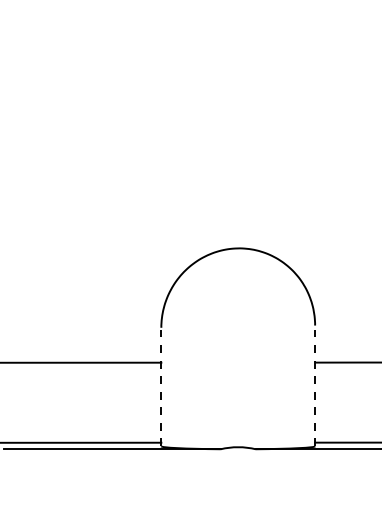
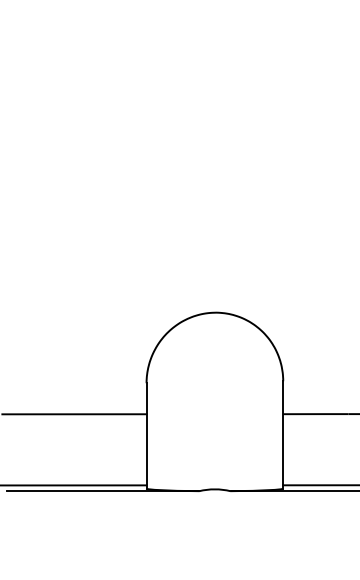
line: (315, 385) -> (283, 434), dashed -> solid
line: (161, 386) -> (146, 435), dashed -> solid

